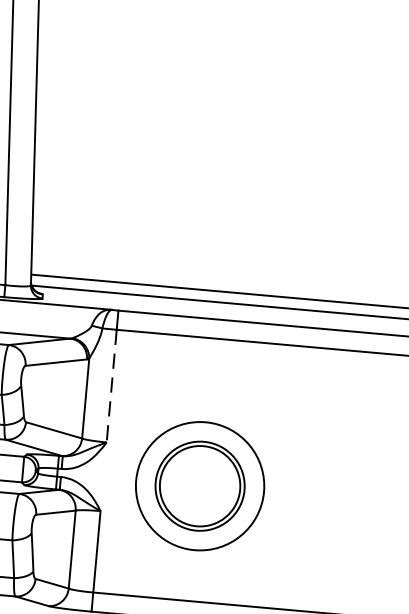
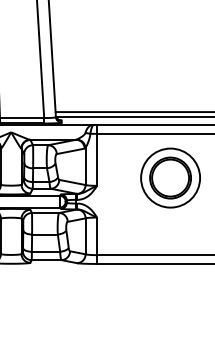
line: (112, 385) -> (97, 159), dashed -> solid
part: (200, 484) -> (170, 177), moved

